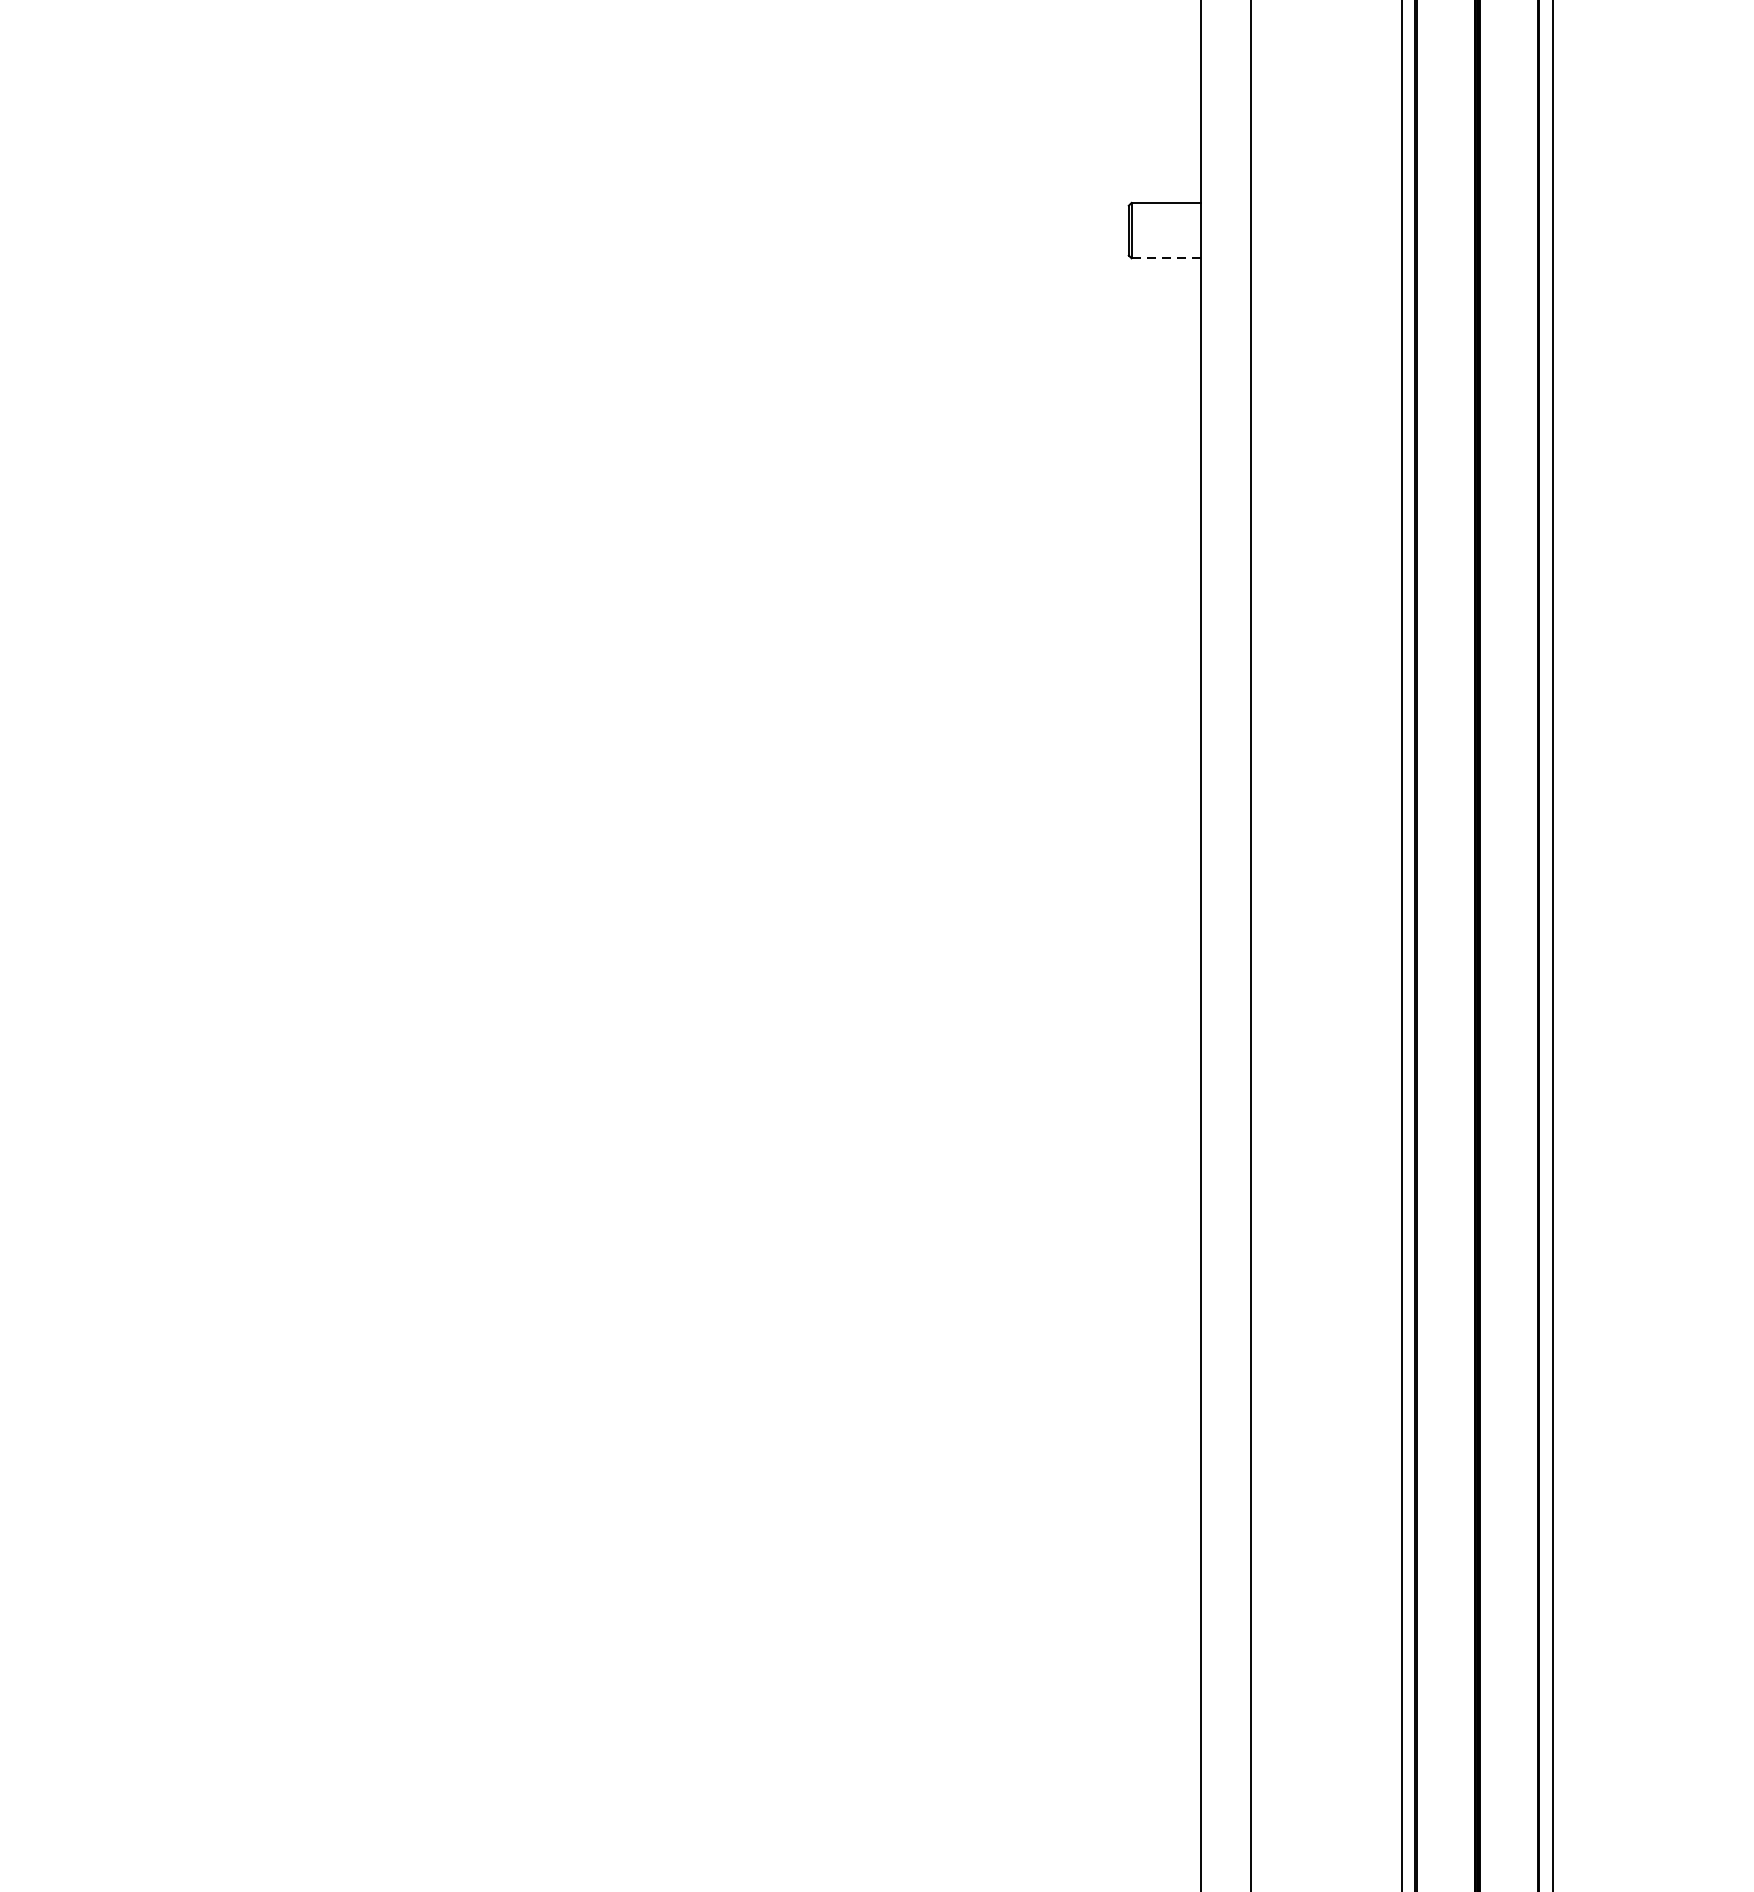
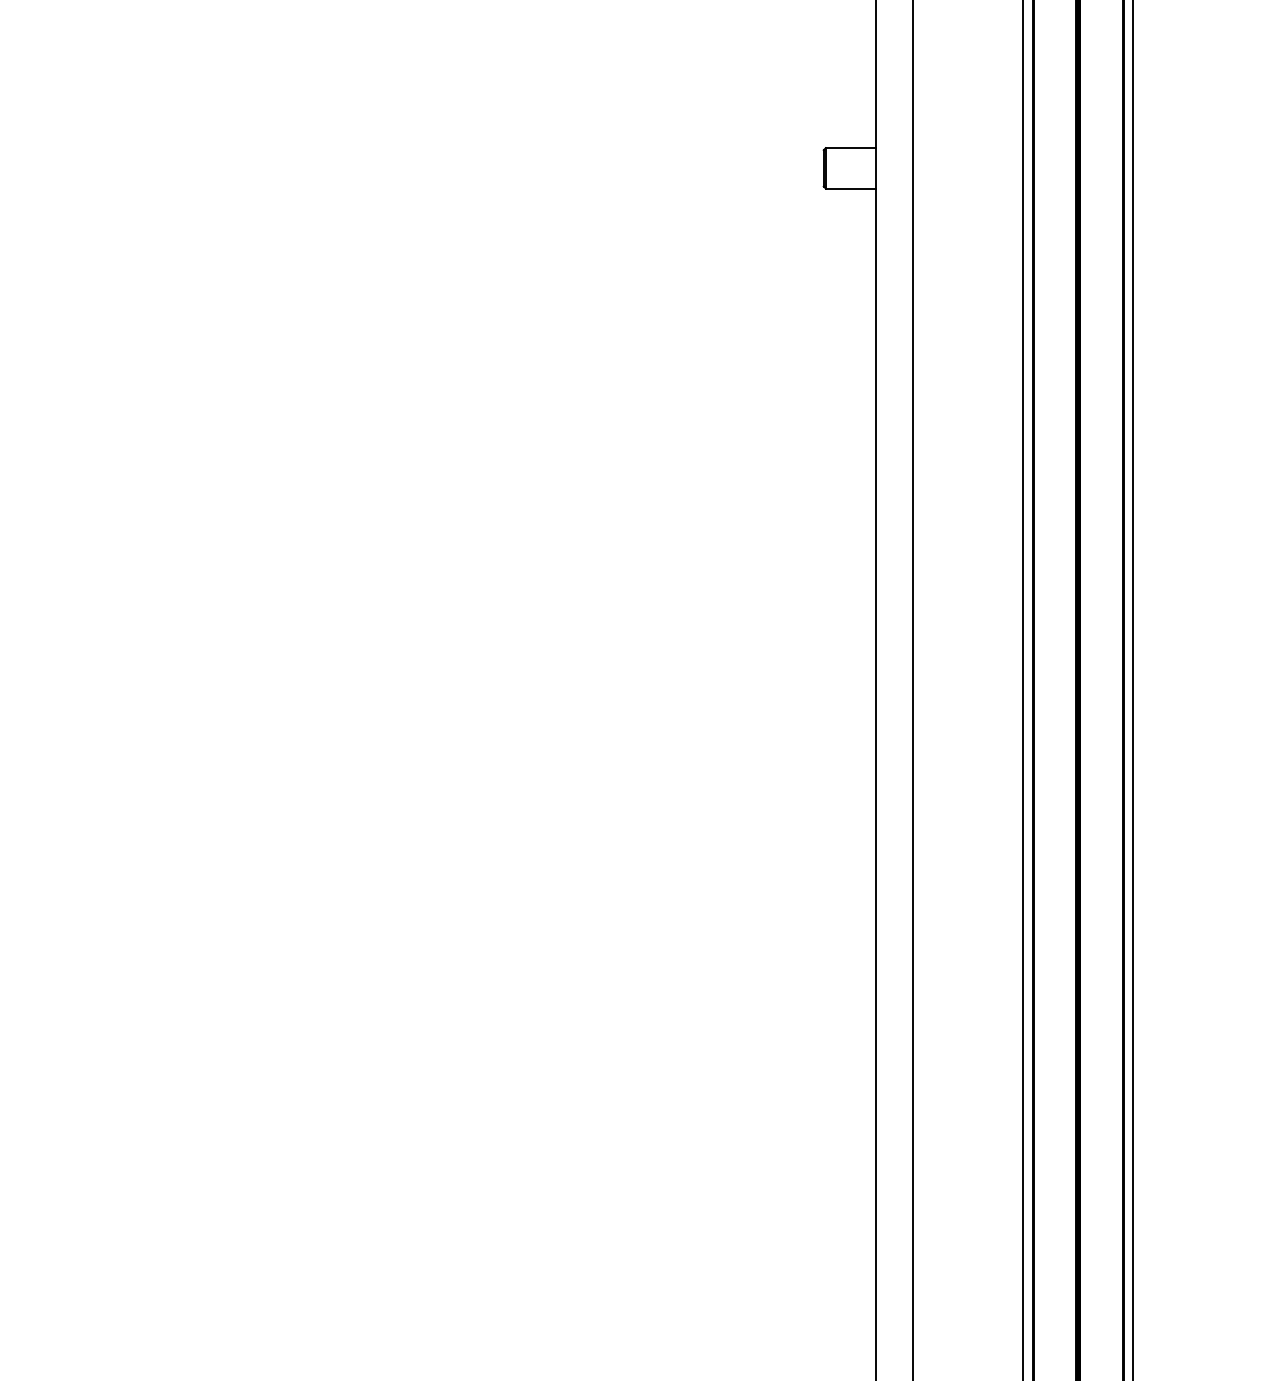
line: (1166, 258) -> (851, 188), dashed -> solid

